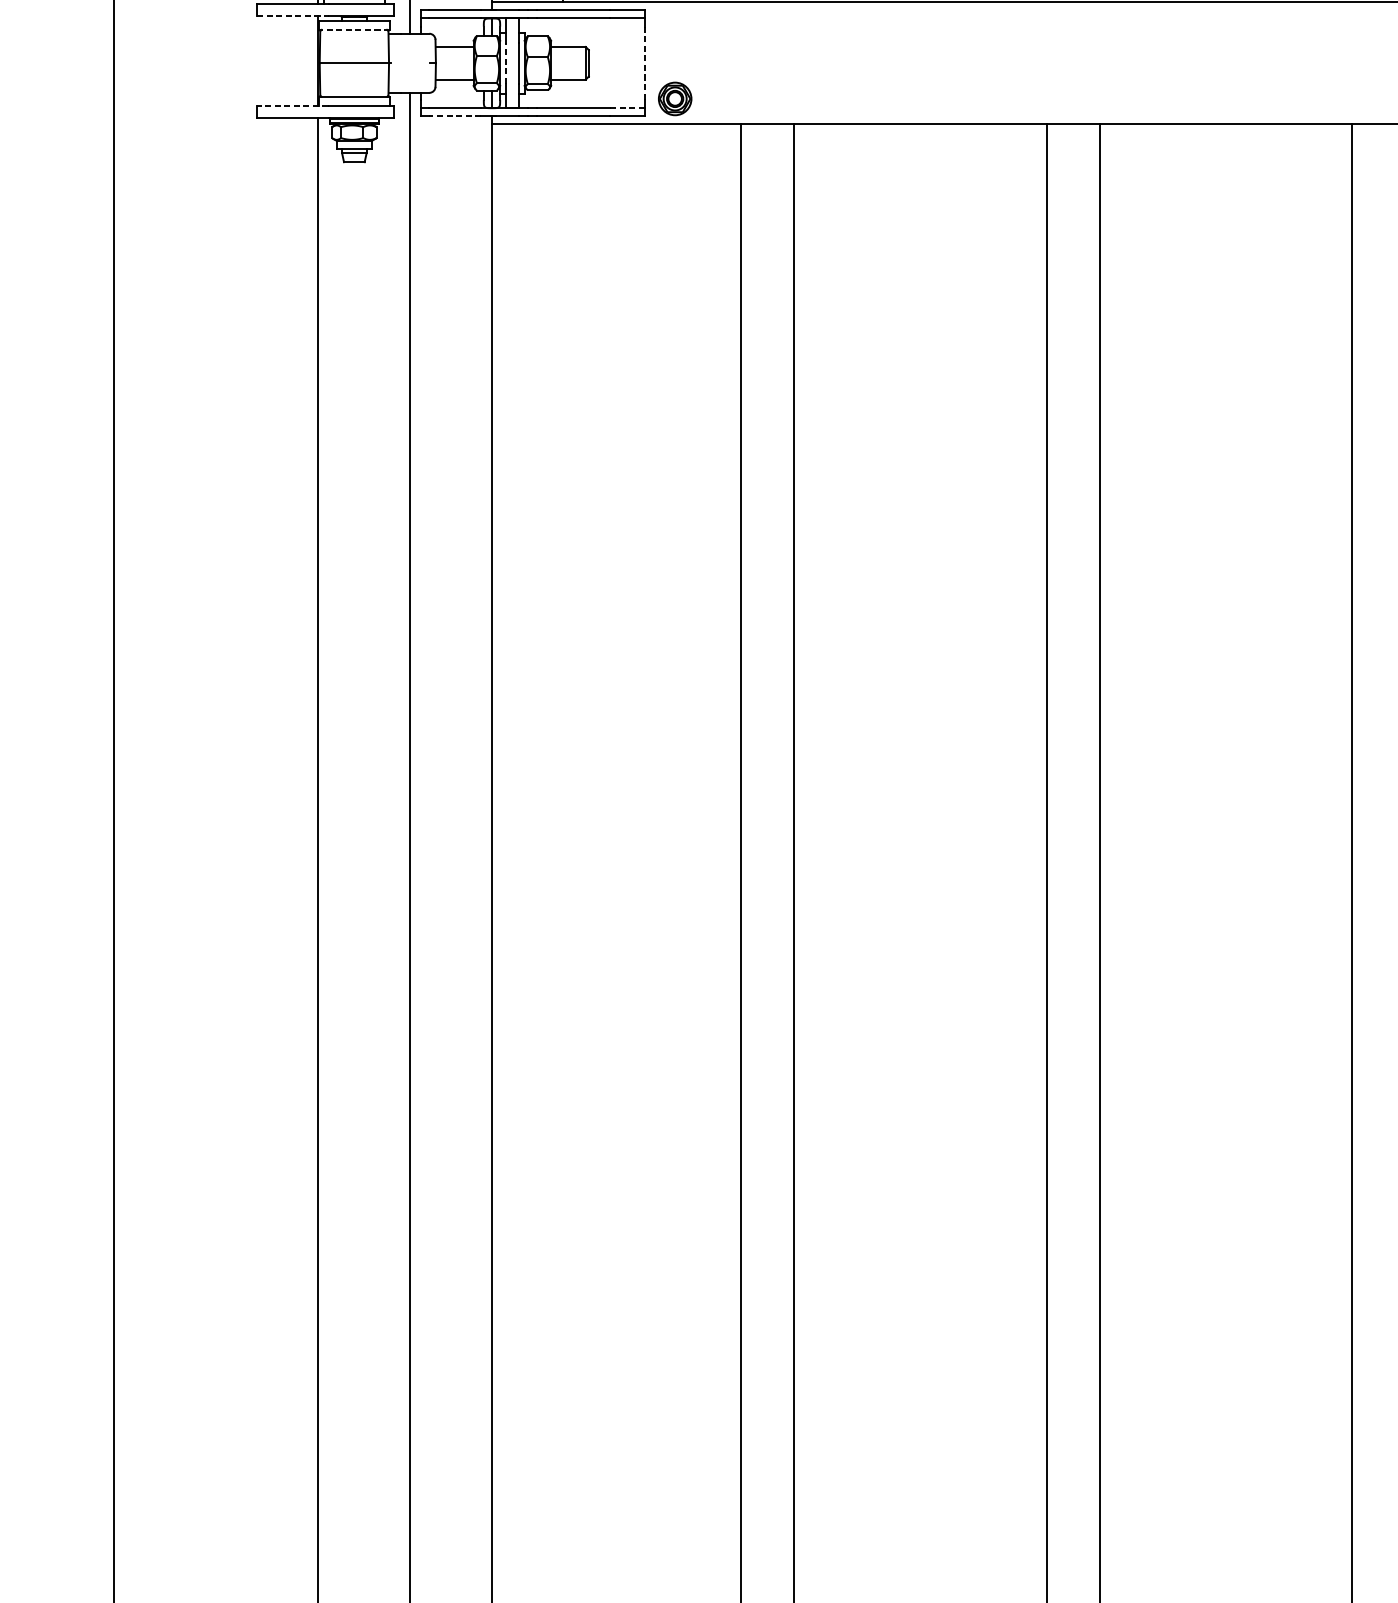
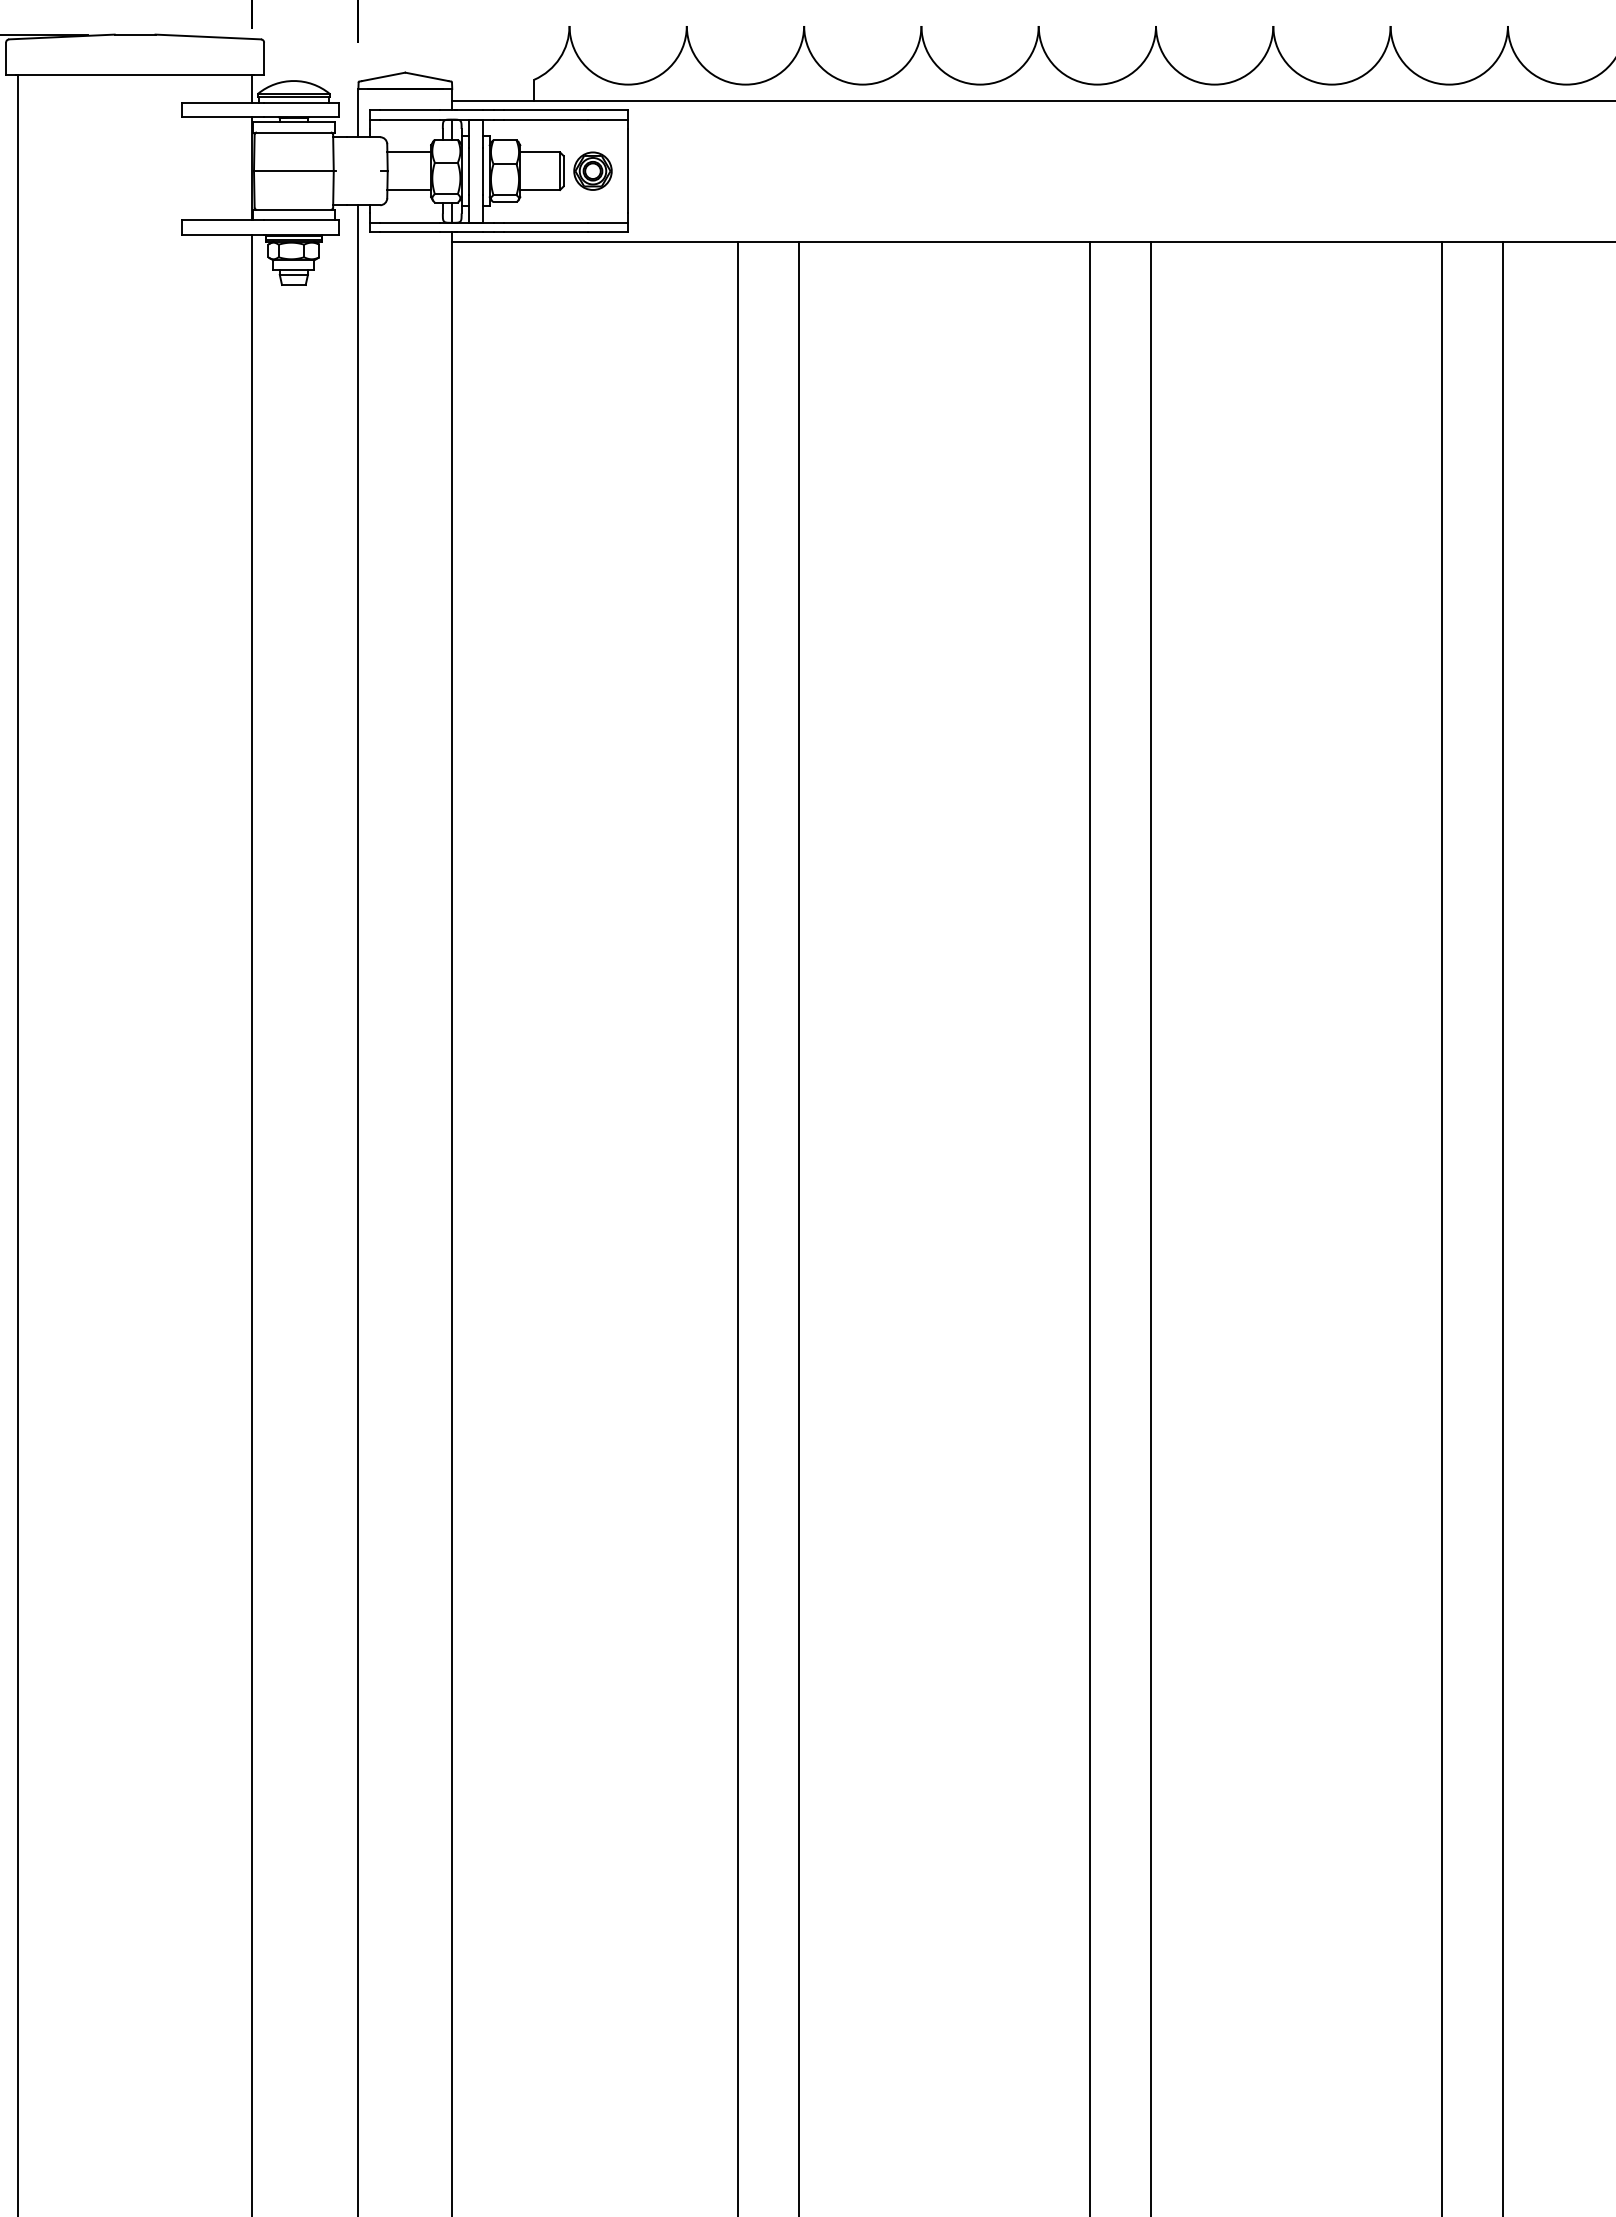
line: (293, 16) -> (223, 117), dashed -> solid
line: (354, 29) -> (293, 132), dashed -> solid
line: (506, 62) -> (468, 170), dashed -> solid
line: (645, 63) -> (628, 171), dashed -> solid
part: (674, 98) -> (592, 170), moved
line: (292, 106) -> (222, 220), dashed -> solid
line: (626, 107) -> (607, 222), dashed -> solid
line: (454, 116) -> (409, 232), dashed -> solid

